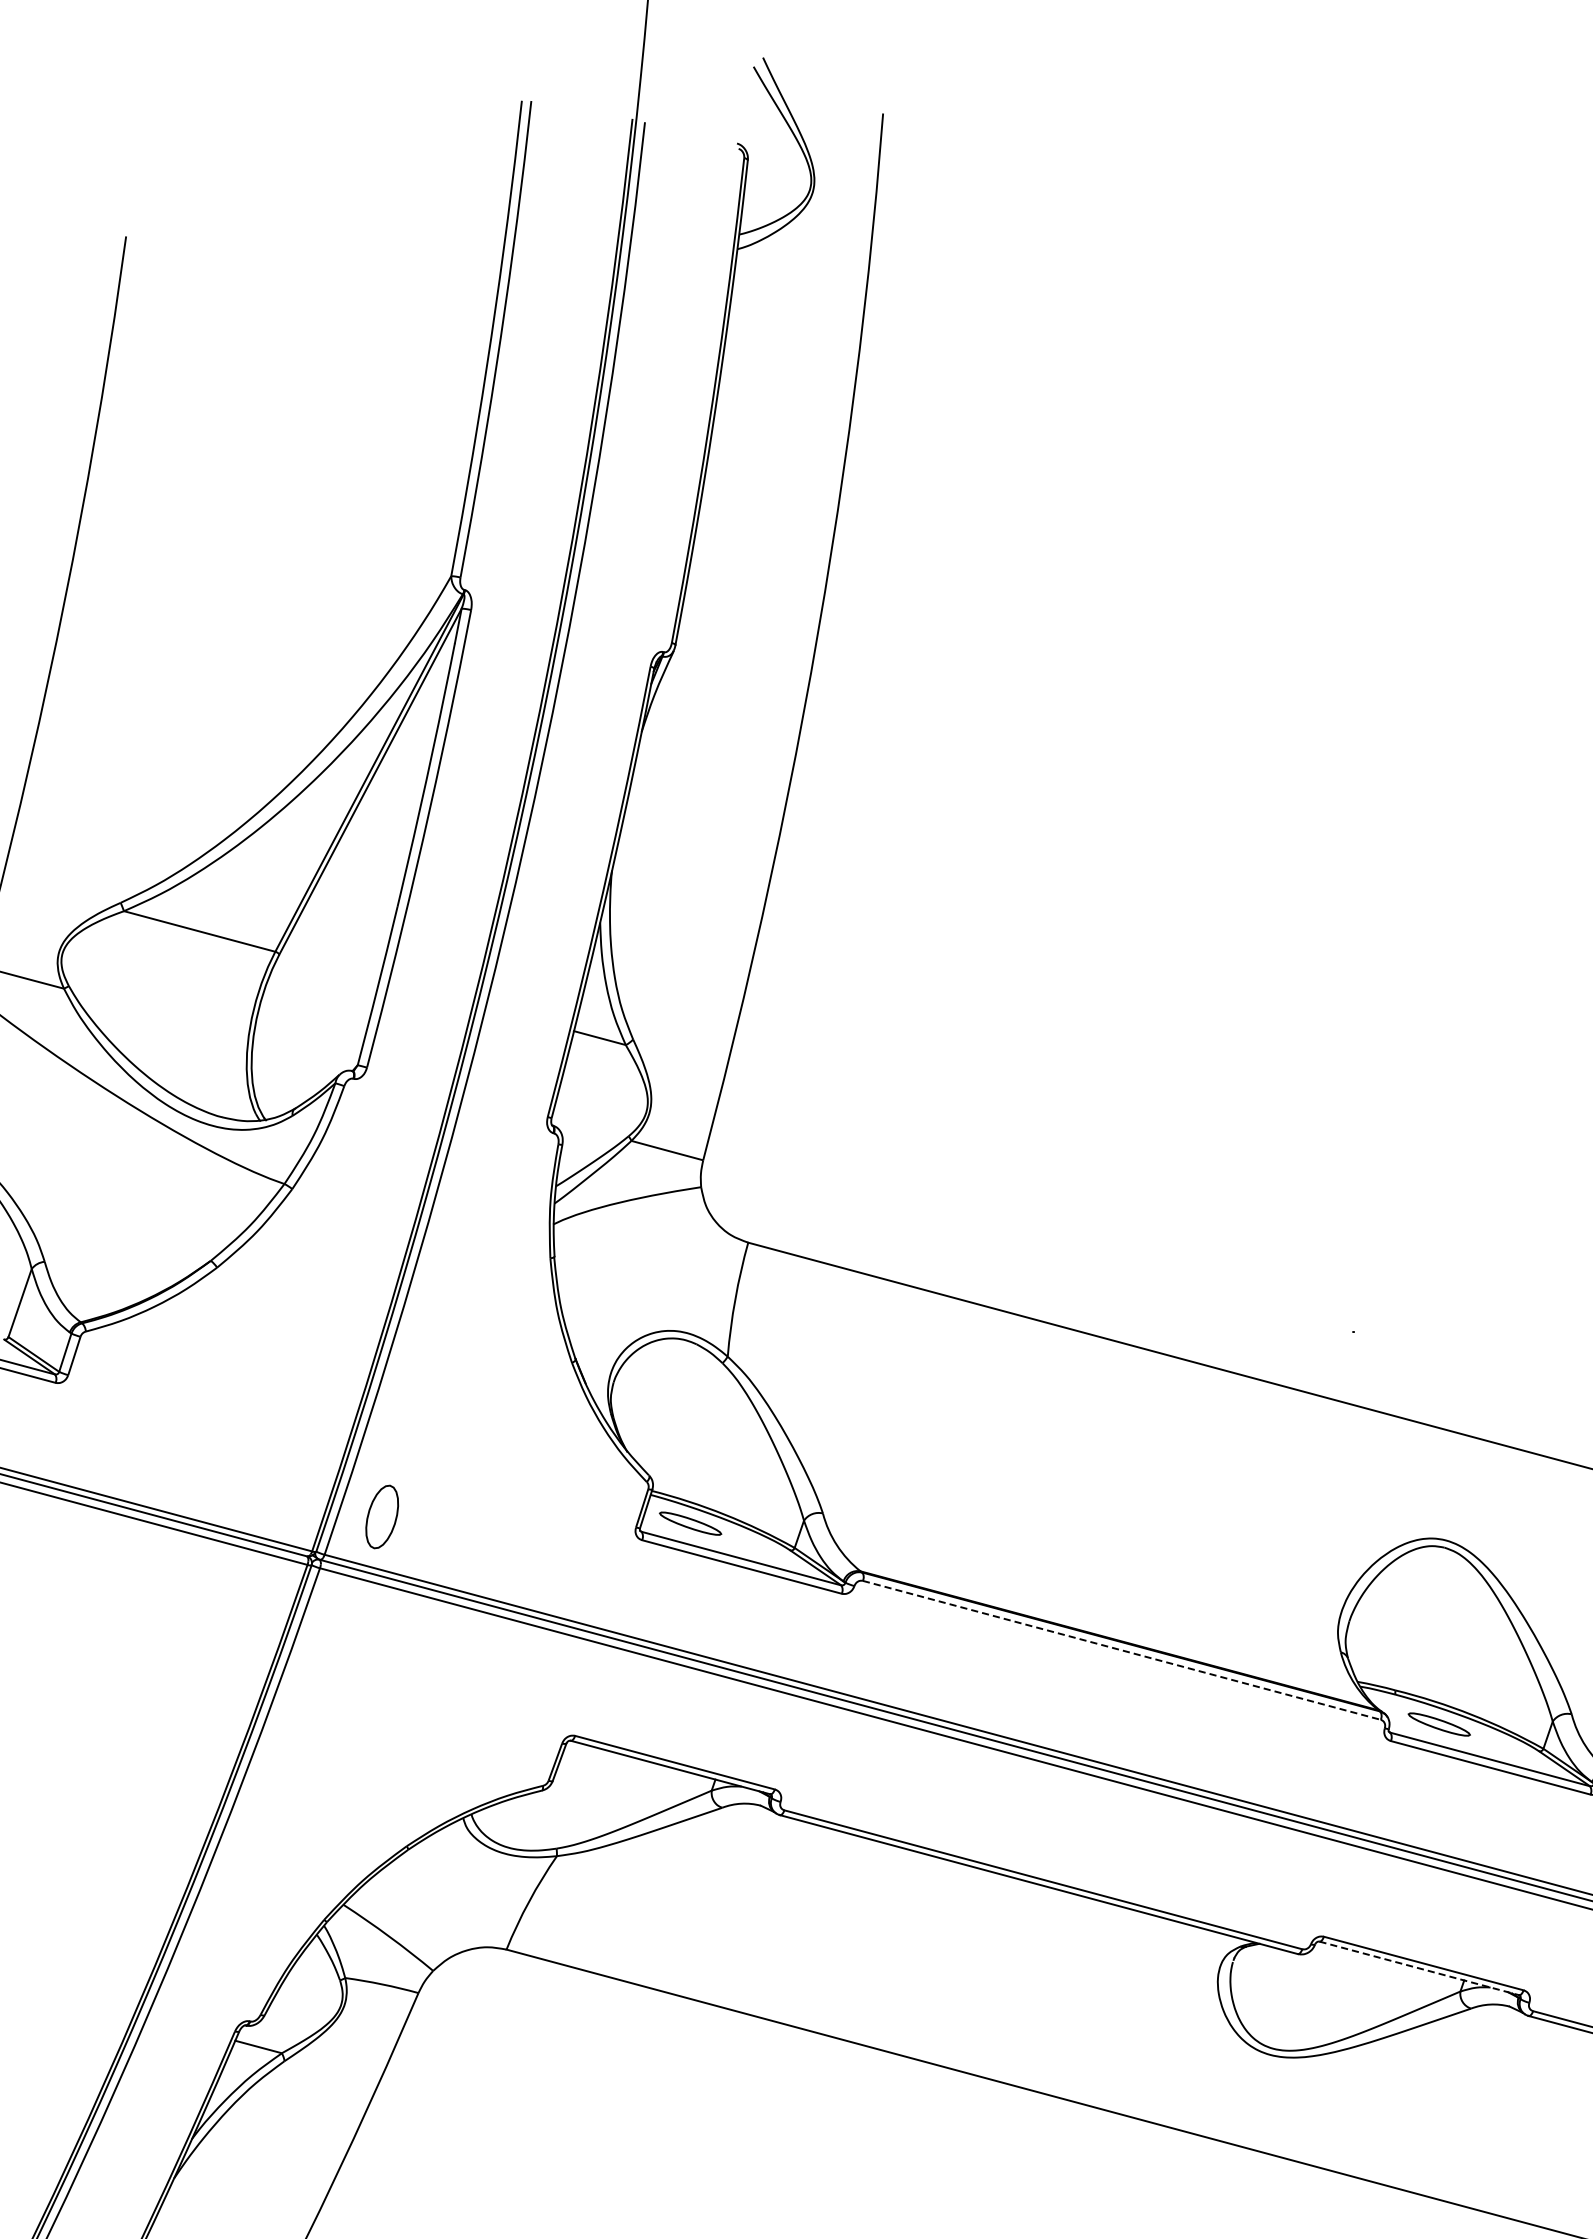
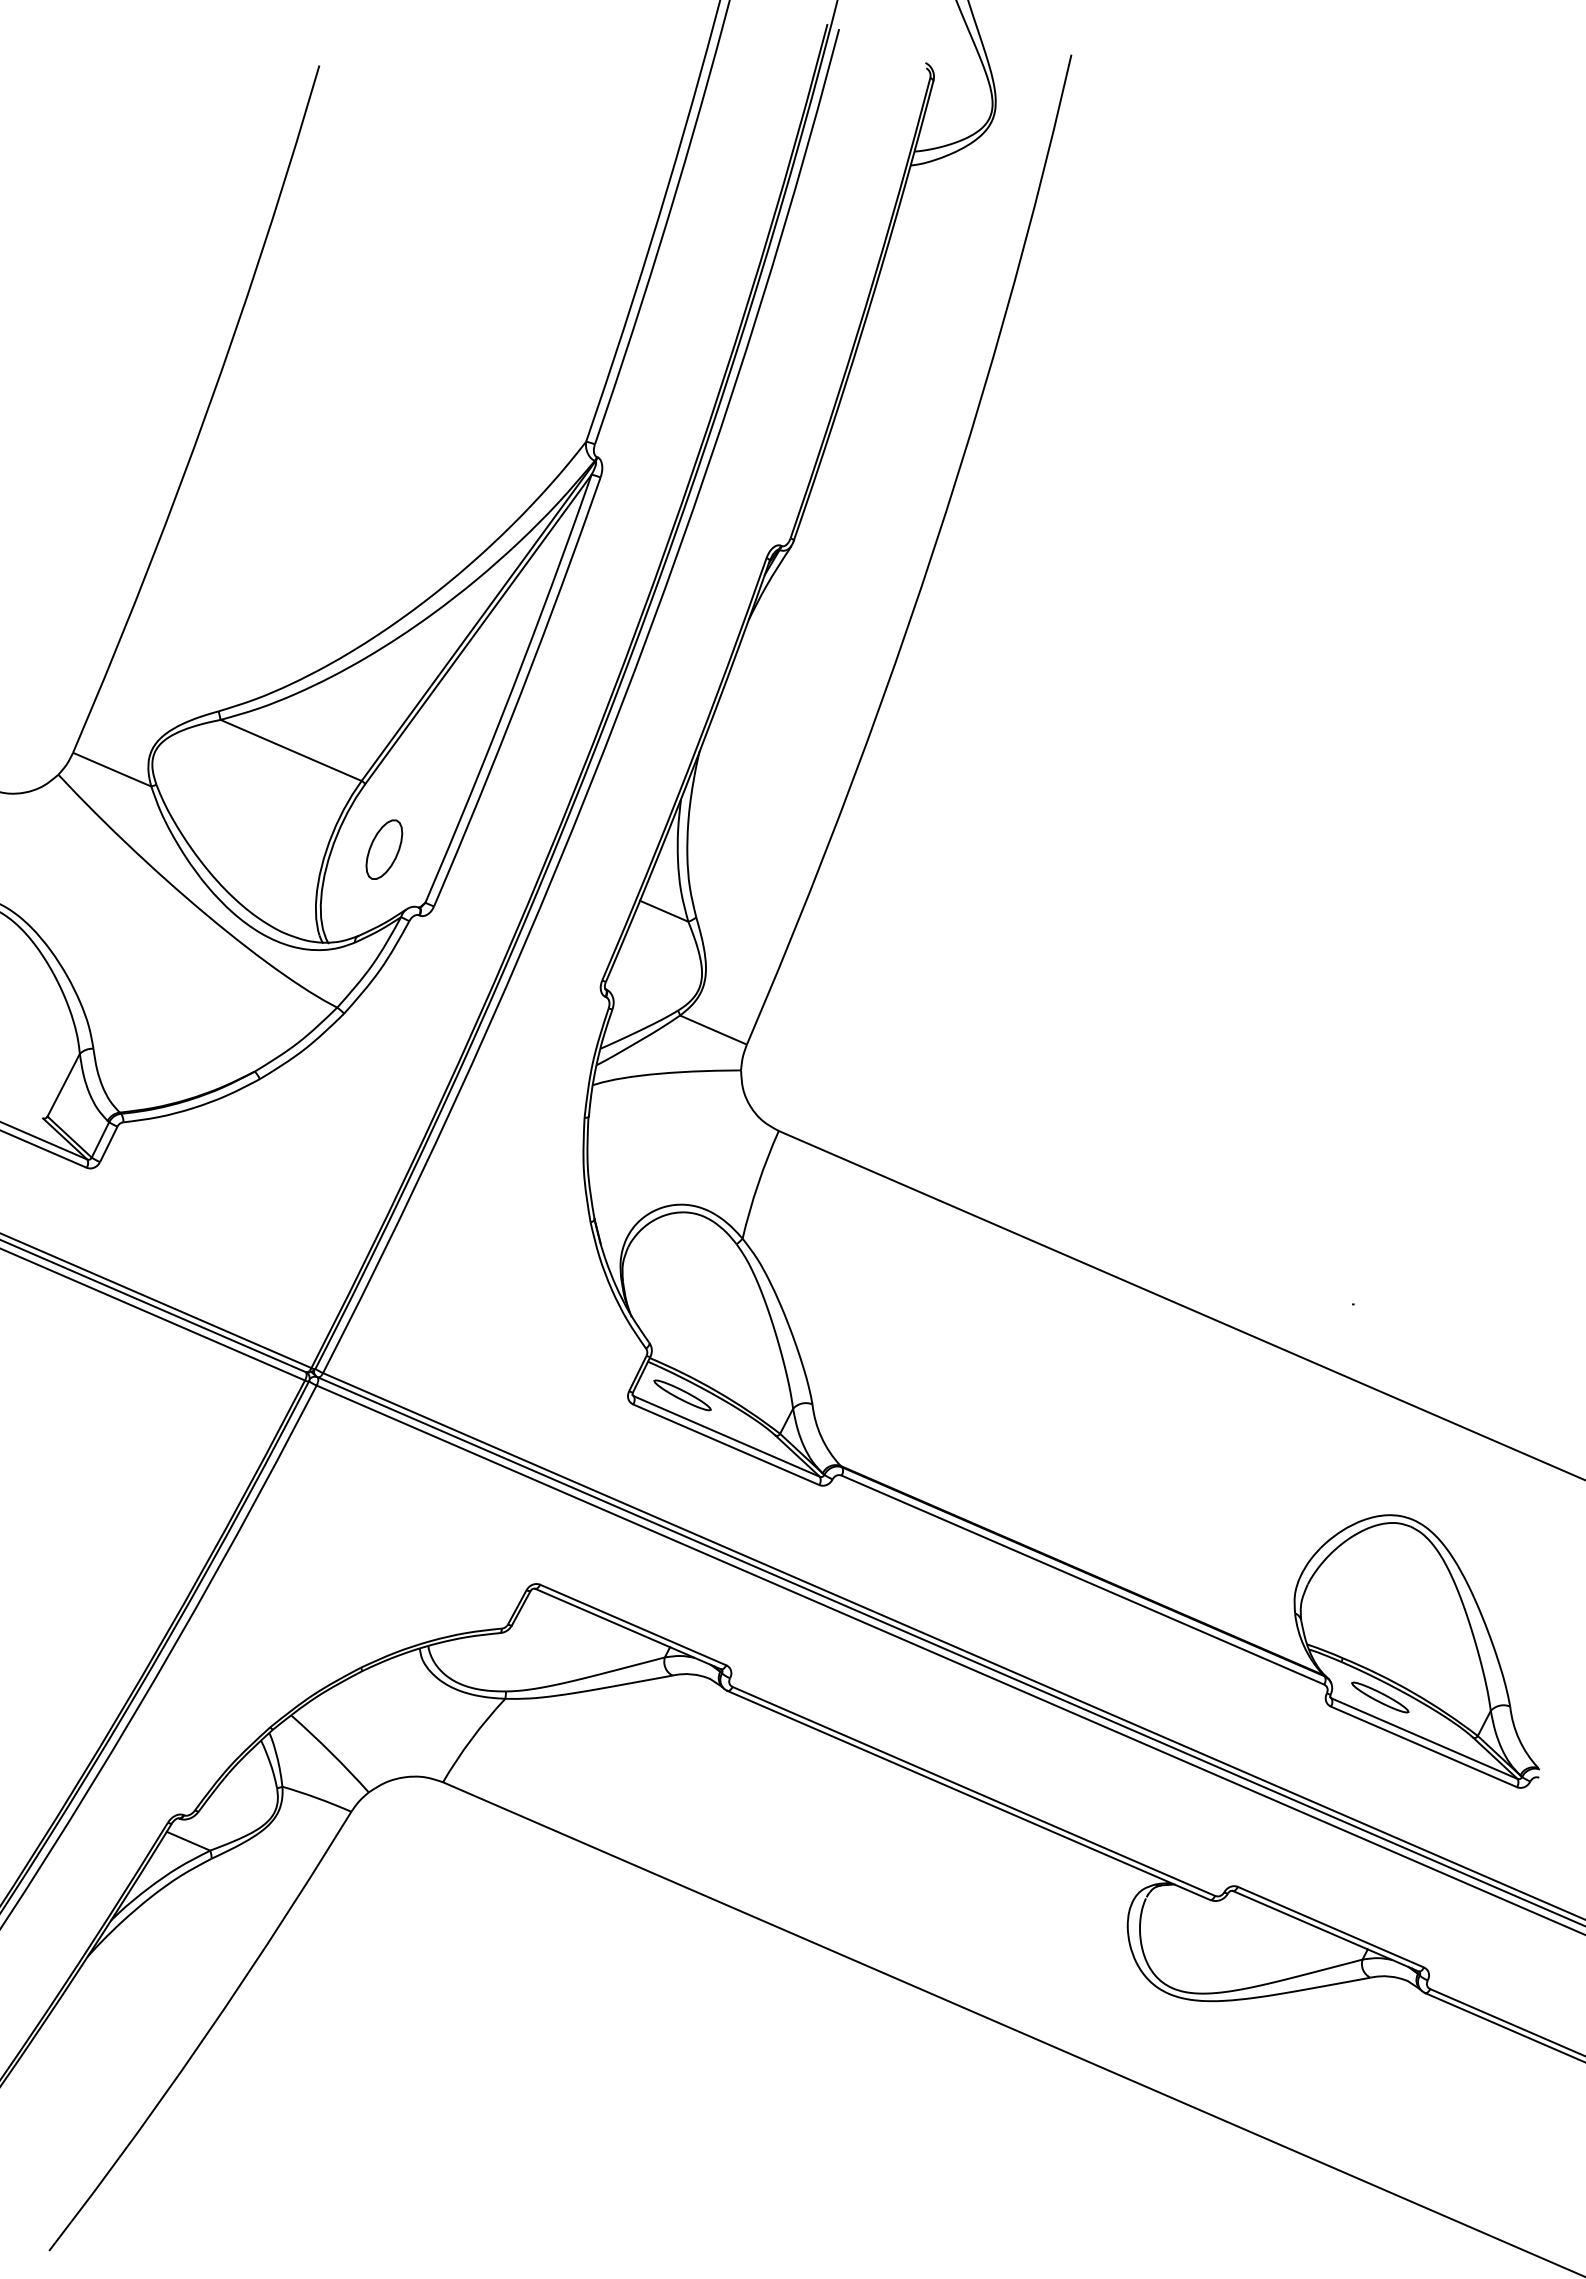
part: (382, 1516) -> (384, 849), moved
line: (1121, 1650) -> (1082, 1580), dashed -> solid
line: (1419, 1968) -> (1326, 1931), dashed -> solid

